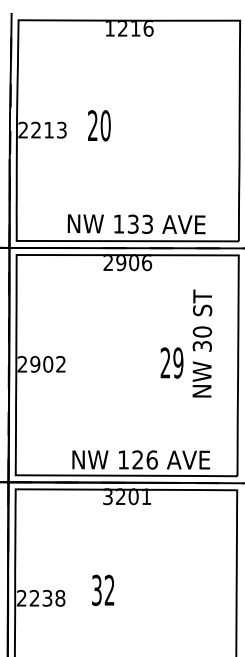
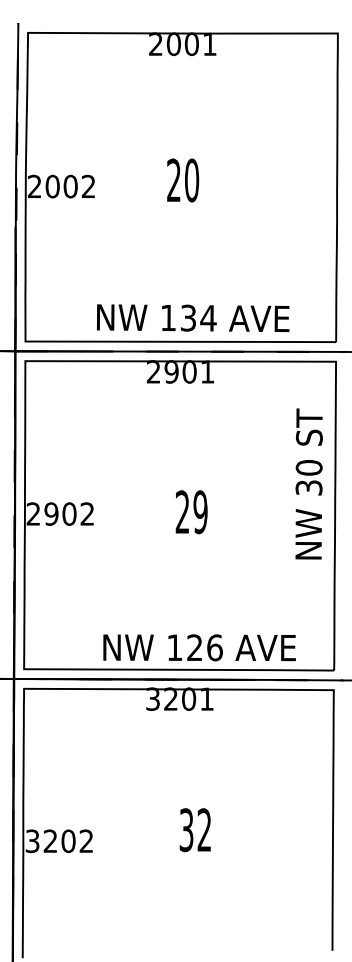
text: (129, 28) -> (183, 44), 1216 -> 2001
text: (99, 125) -> (183, 180), moved
text: (48, 130) -> (70, 186), 2213 -> 2002
text: (147, 223) -> (208, 317), 133 -> 134
text: (146, 262) -> (207, 371), 2906 -> 2901
text: (201, 343) -> (308, 483), moved
text: (171, 363) -> (191, 512), moved
text: (102, 590) -> (194, 830), moved
text: (41, 598) -> (59, 841), 2238 -> 3202

